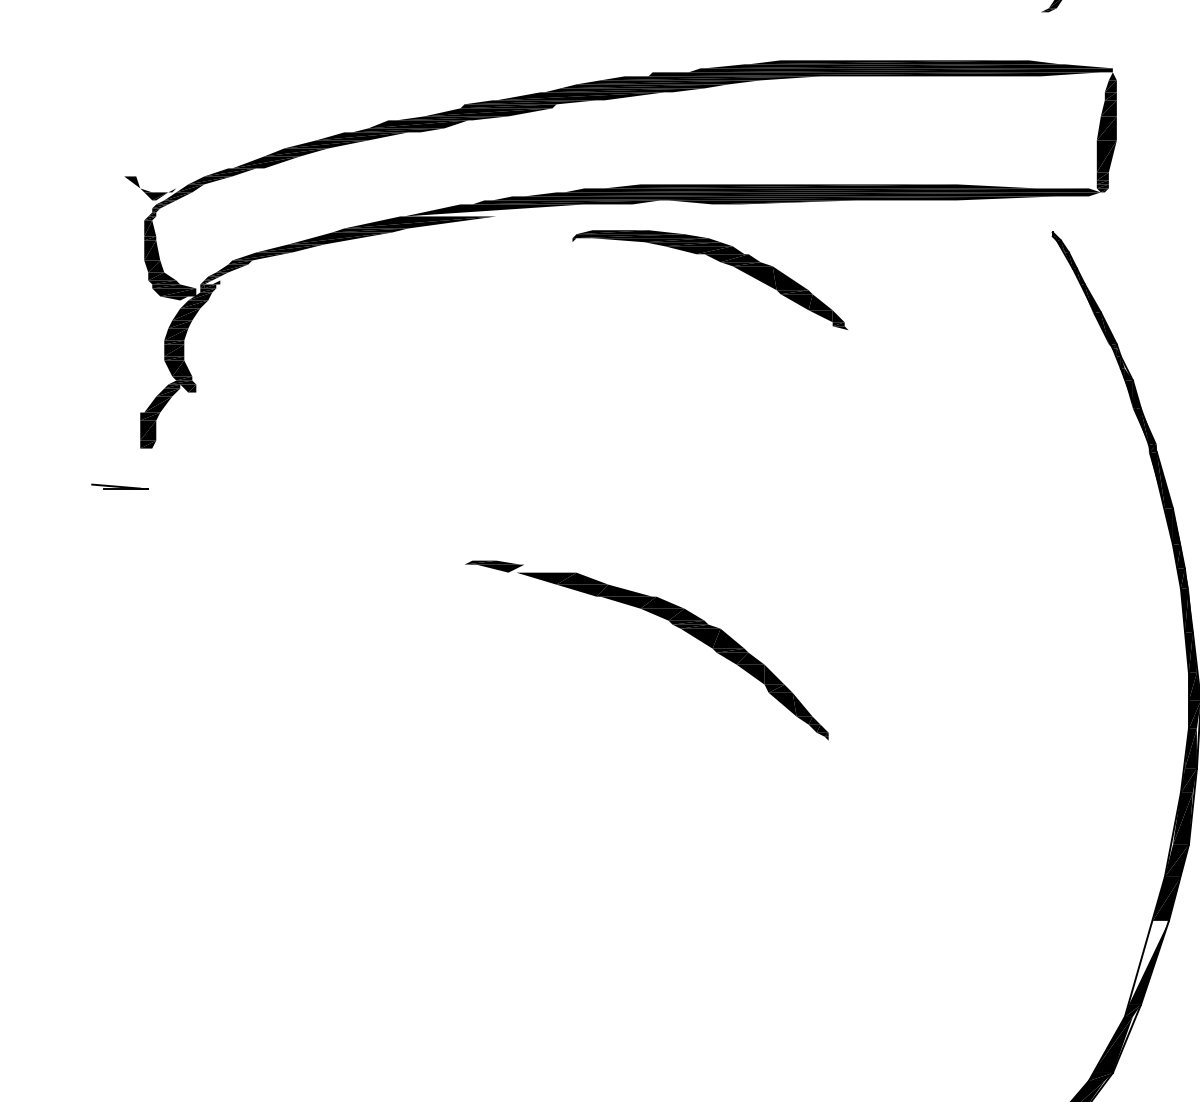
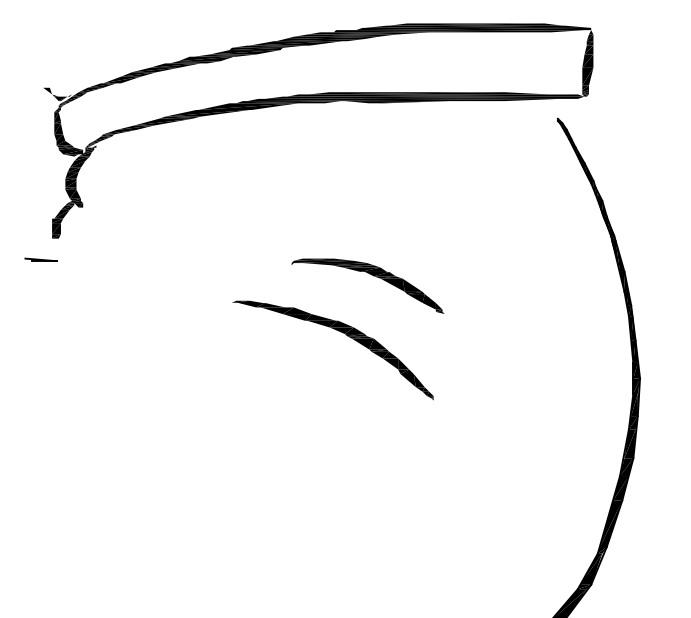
fill: (494, 210) -> (248, 106), added
part: (716, 260) -> (371, 275), moved
fill: (534, 569) -> (270, 305), added
fill: (1149, 962) -> (611, 523), added

